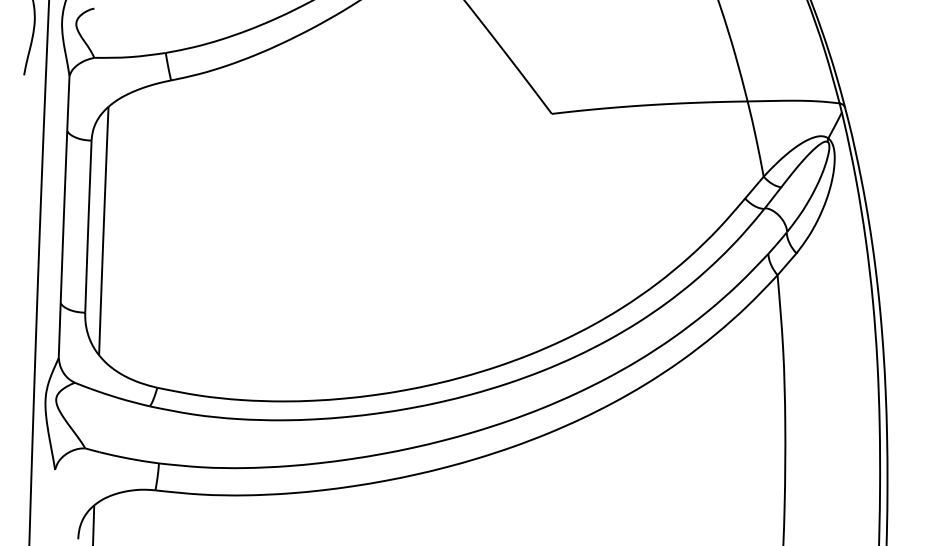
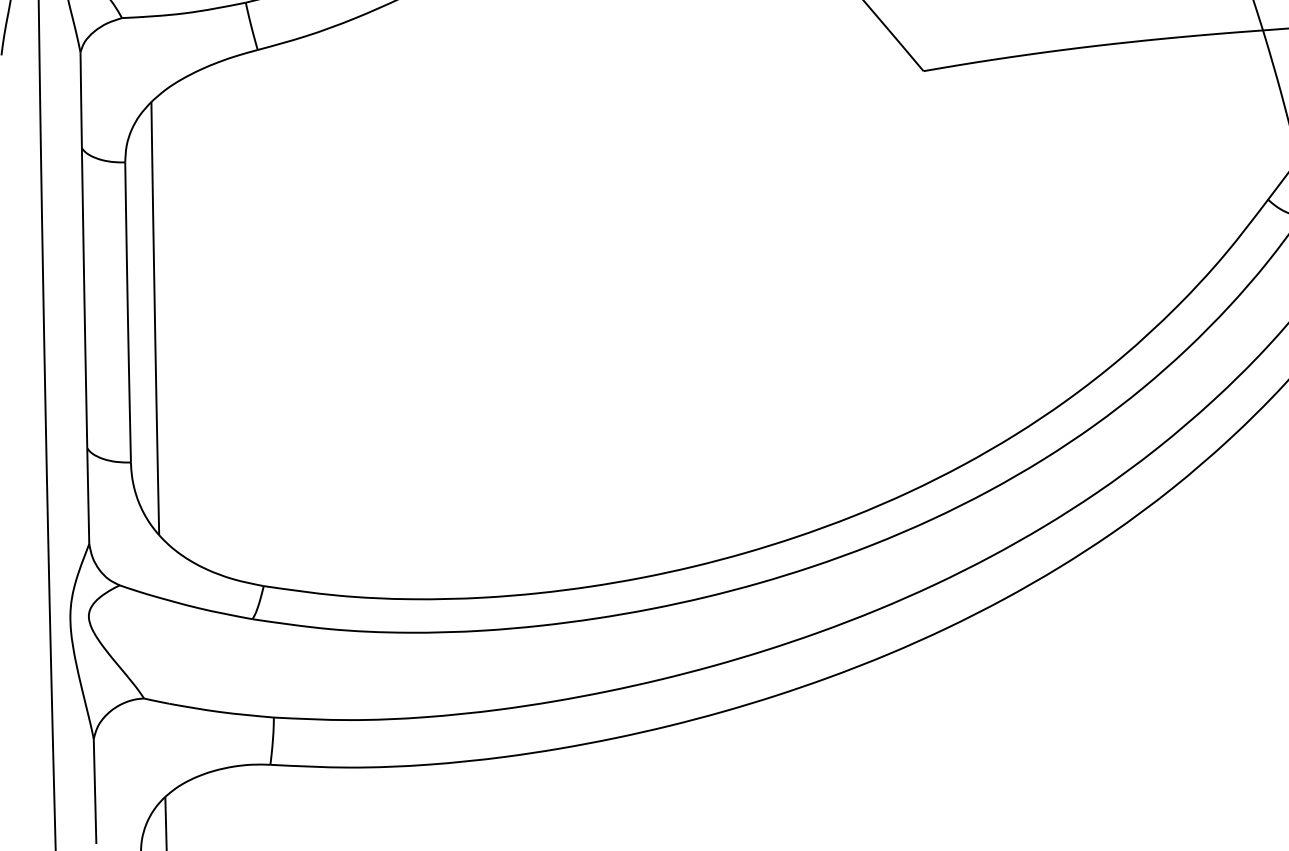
line: (54, 499) -> (95, 790), added

